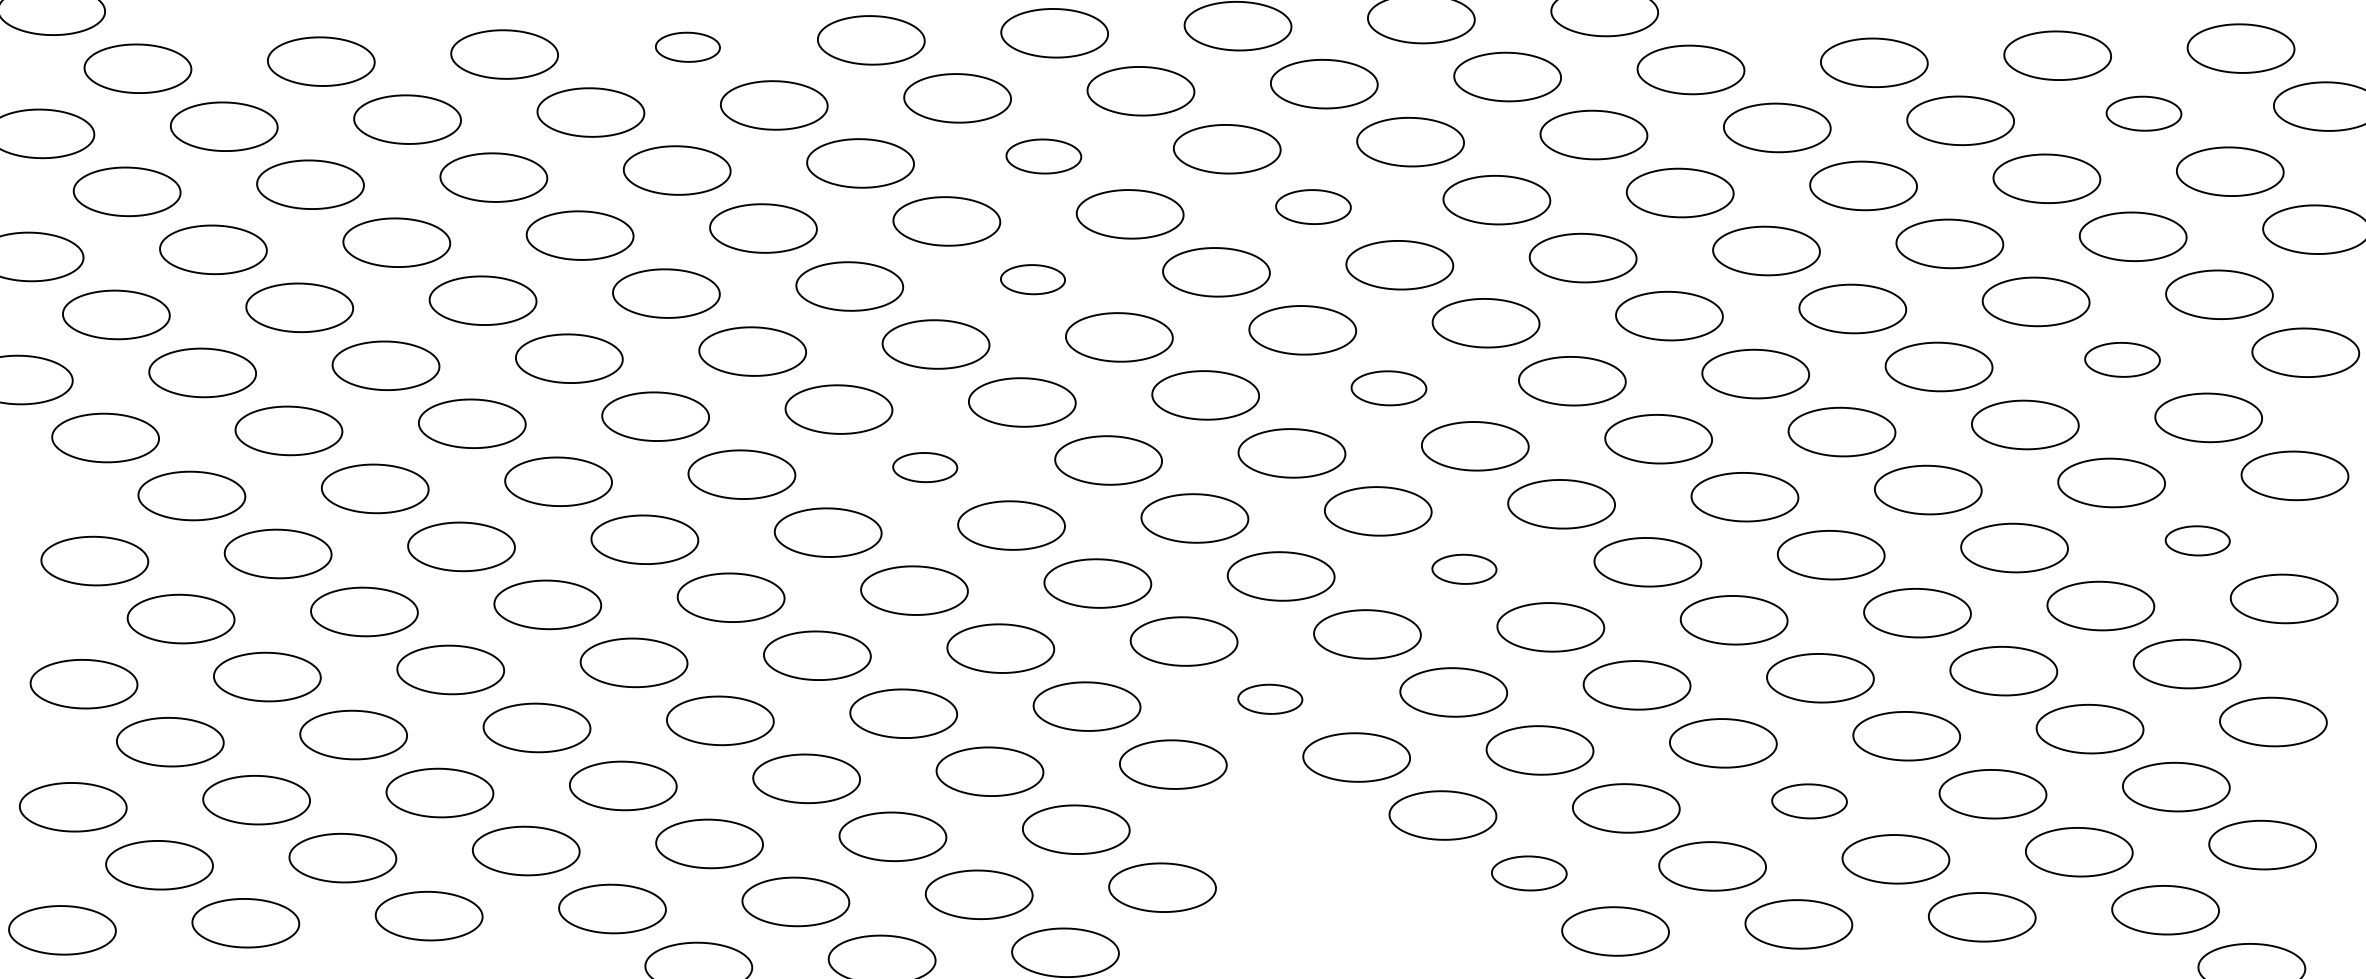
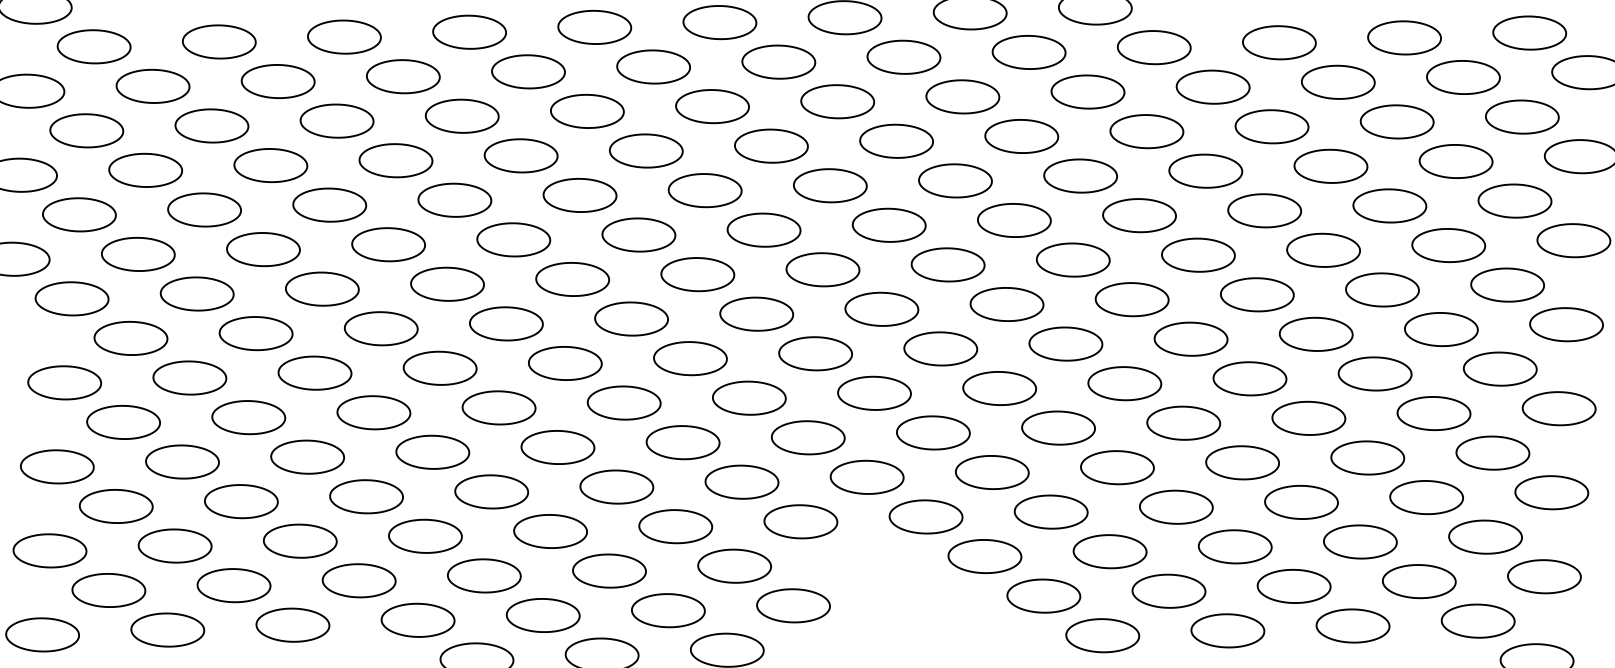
part: (687, 46) -> (469, 31), size x1.67
part: (2144, 113) -> (1463, 77), size x1.43
part: (1043, 156) -> (712, 106), size x1.43
part: (1313, 206) -> (896, 140), size x1.43
part: (1032, 279) -> (704, 190), size x1.67
part: (2122, 359) -> (1448, 245), size x1.43
part: (1388, 387) -> (947, 264), size x1.43
part: (925, 466) -> (631, 318), size x1.67
part: (2196, 540) -> (1499, 368), size x1.67
part: (1464, 569) -> (999, 388), size x1.67
part: (1269, 698) -> (866, 476), size x1.67
part: (1808, 800) -> (1234, 546), size x1.43
part: (1528, 872) -> (1043, 595), size x1.43

